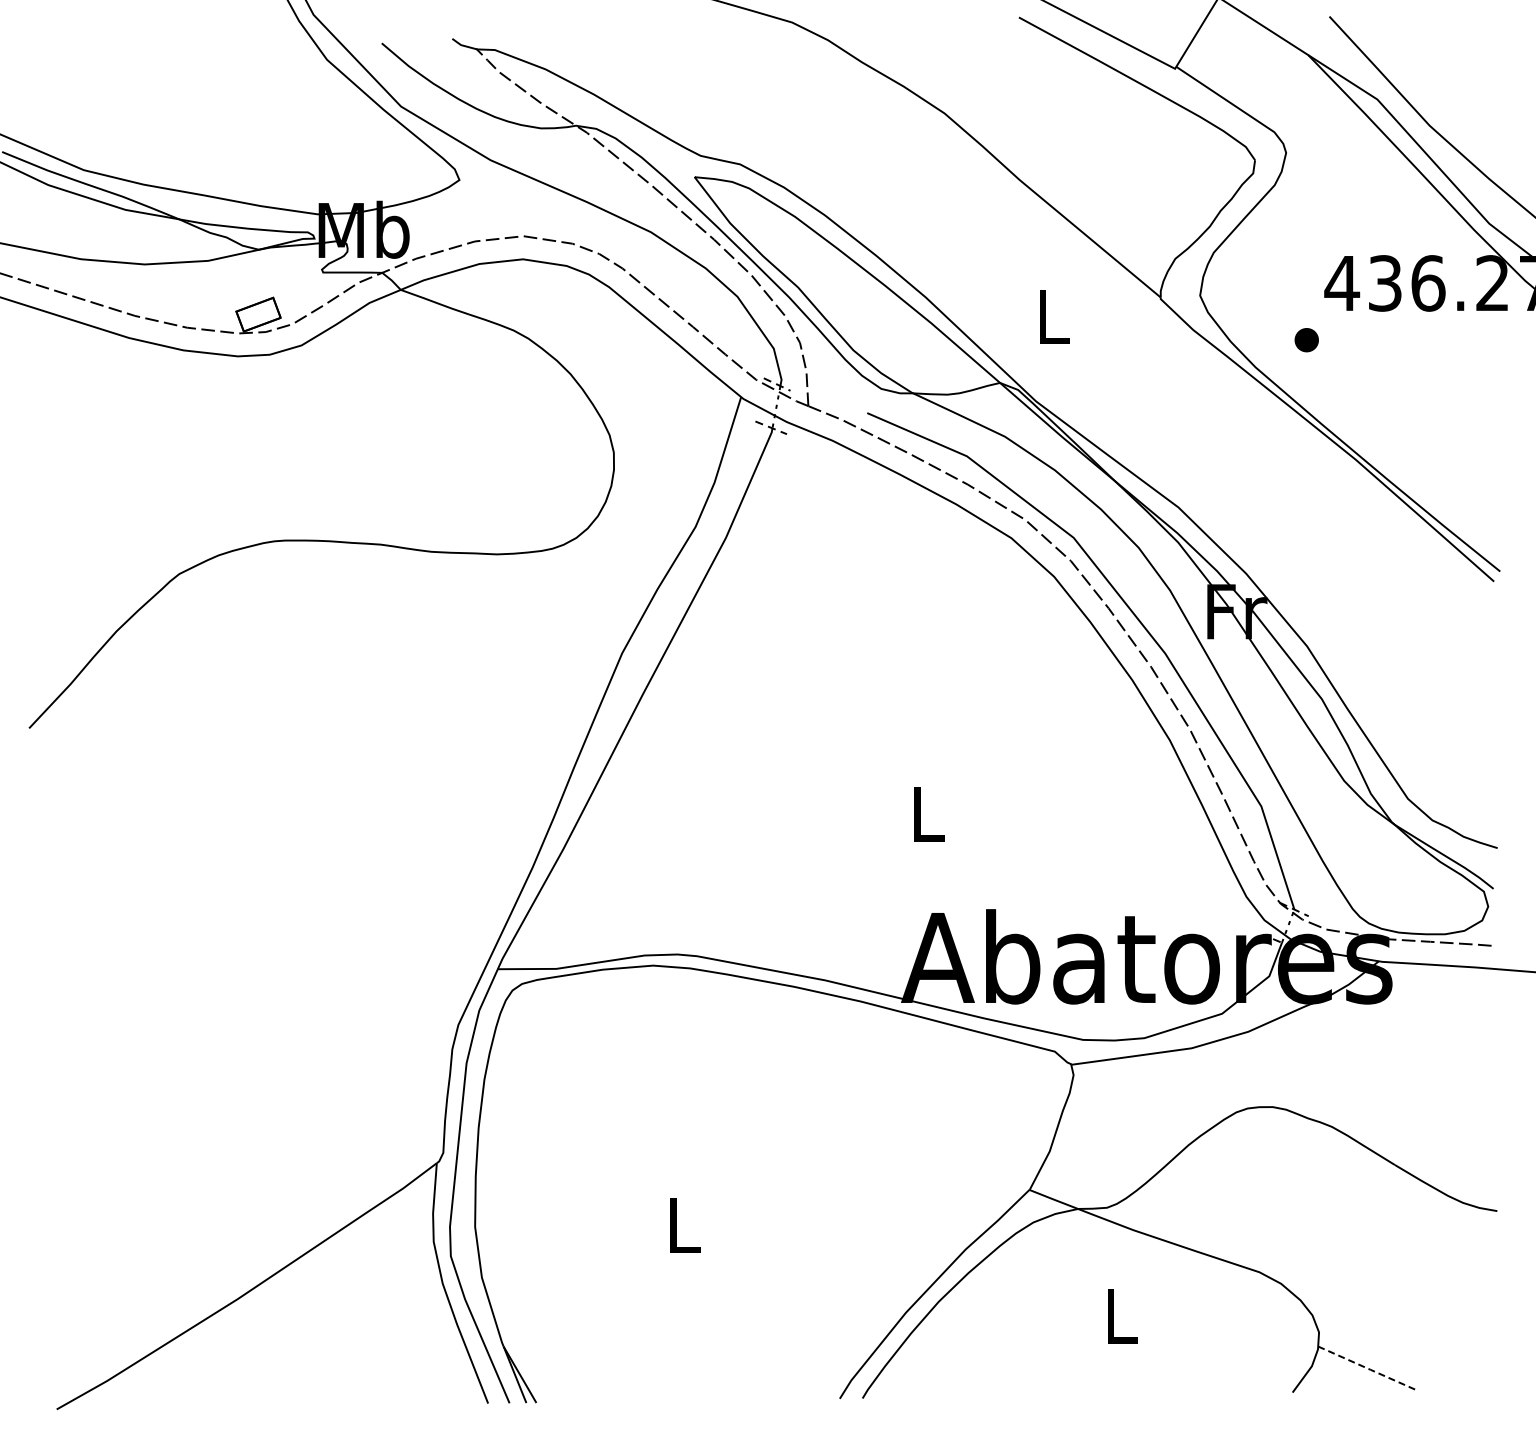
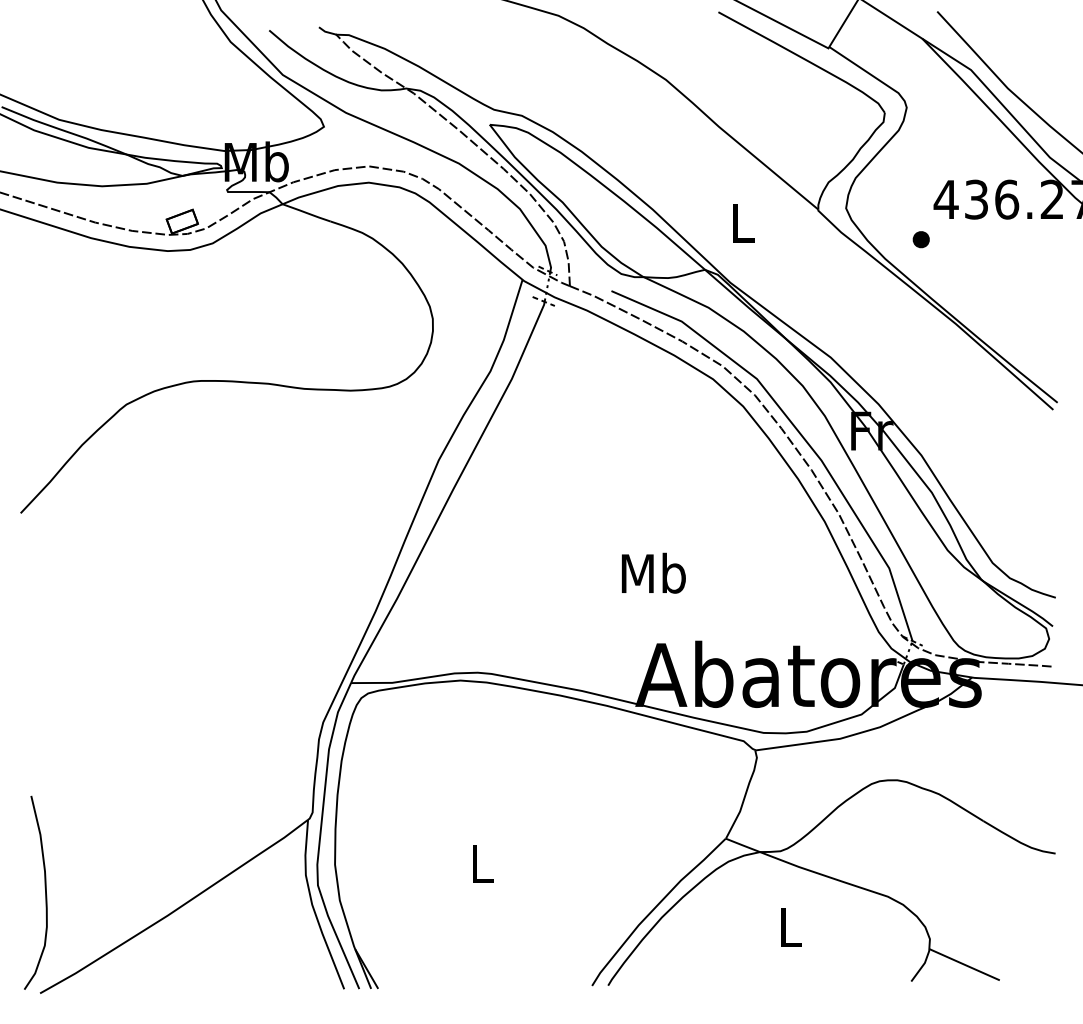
text: (927, 813) -> (653, 573), L -> Mb
curve: (64, 1266) -> (45, 892), added
line: (1368, 1369) -> (964, 965), dashed -> solid

